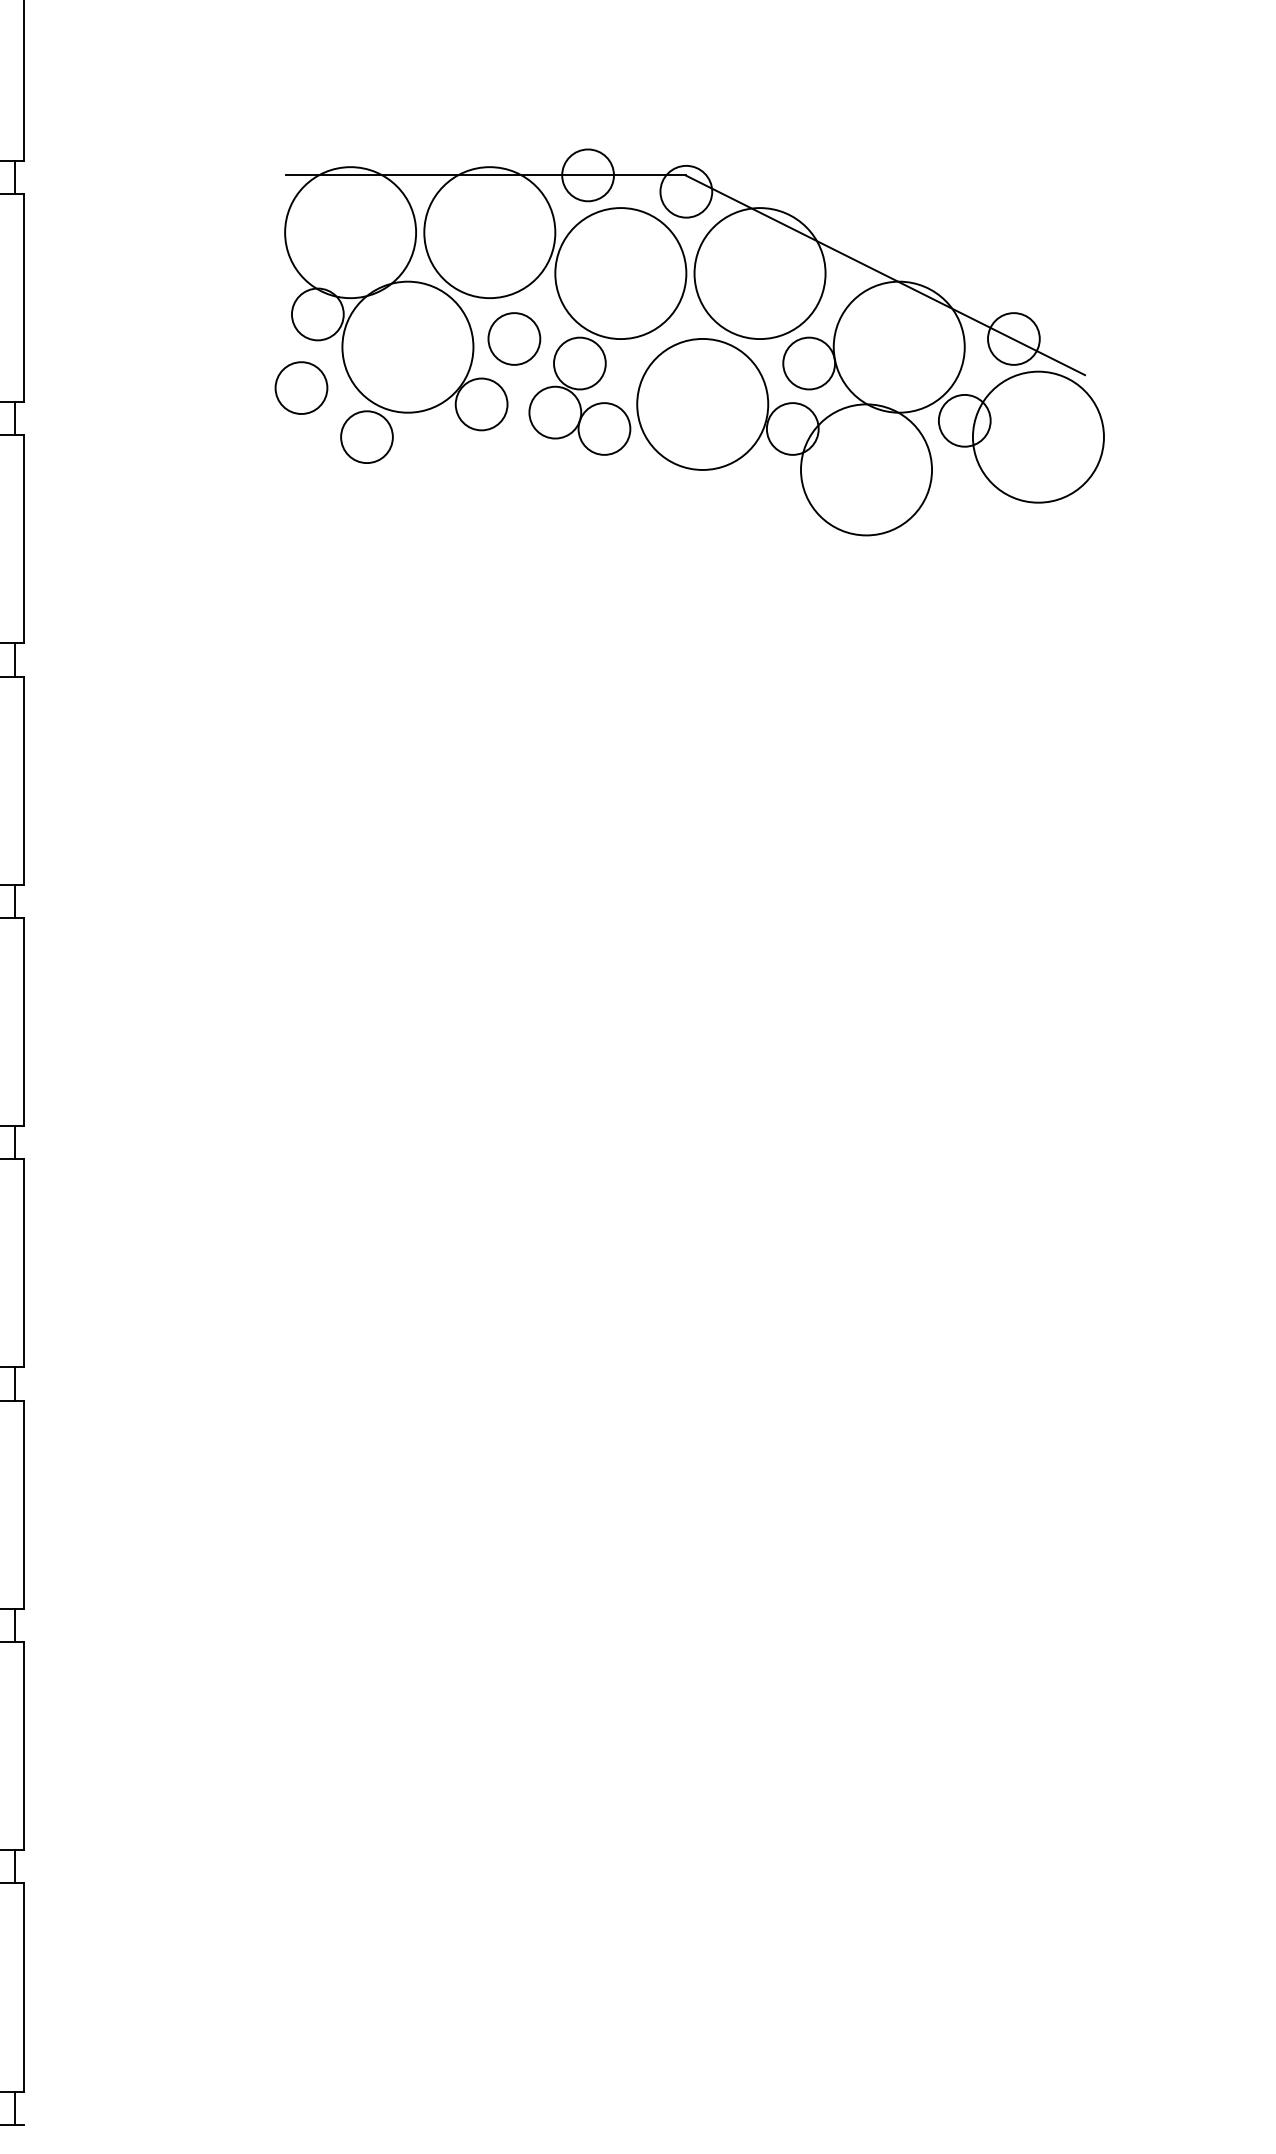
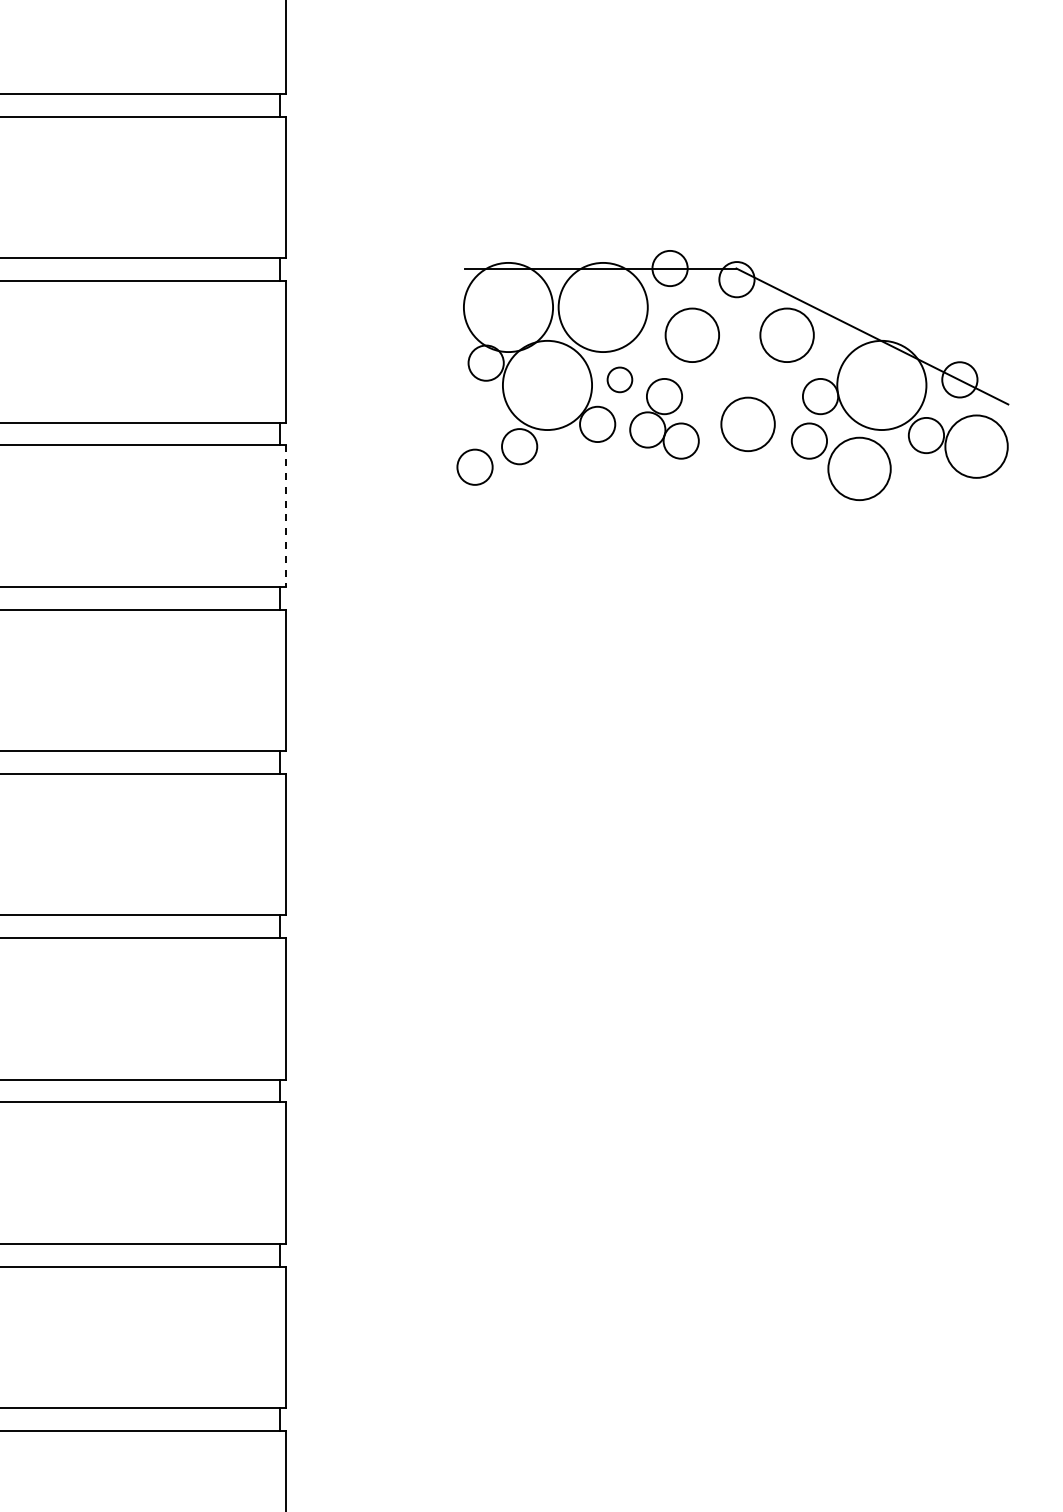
circle: (619, 272) -> (691, 334), size x0.6
circle: (759, 272) -> (786, 334), size x0.6
circle: (513, 338) -> (619, 379), size x0.7
circle: (300, 386) -> (474, 466), moved
circle: (701, 404) -> (747, 424), size x0.6
circle: (1038, 436) -> (976, 446), size x0.7
circle: (866, 469) -> (859, 468), size x0.7
line: (22, 539) -> (285, 516), solid -> dashed

